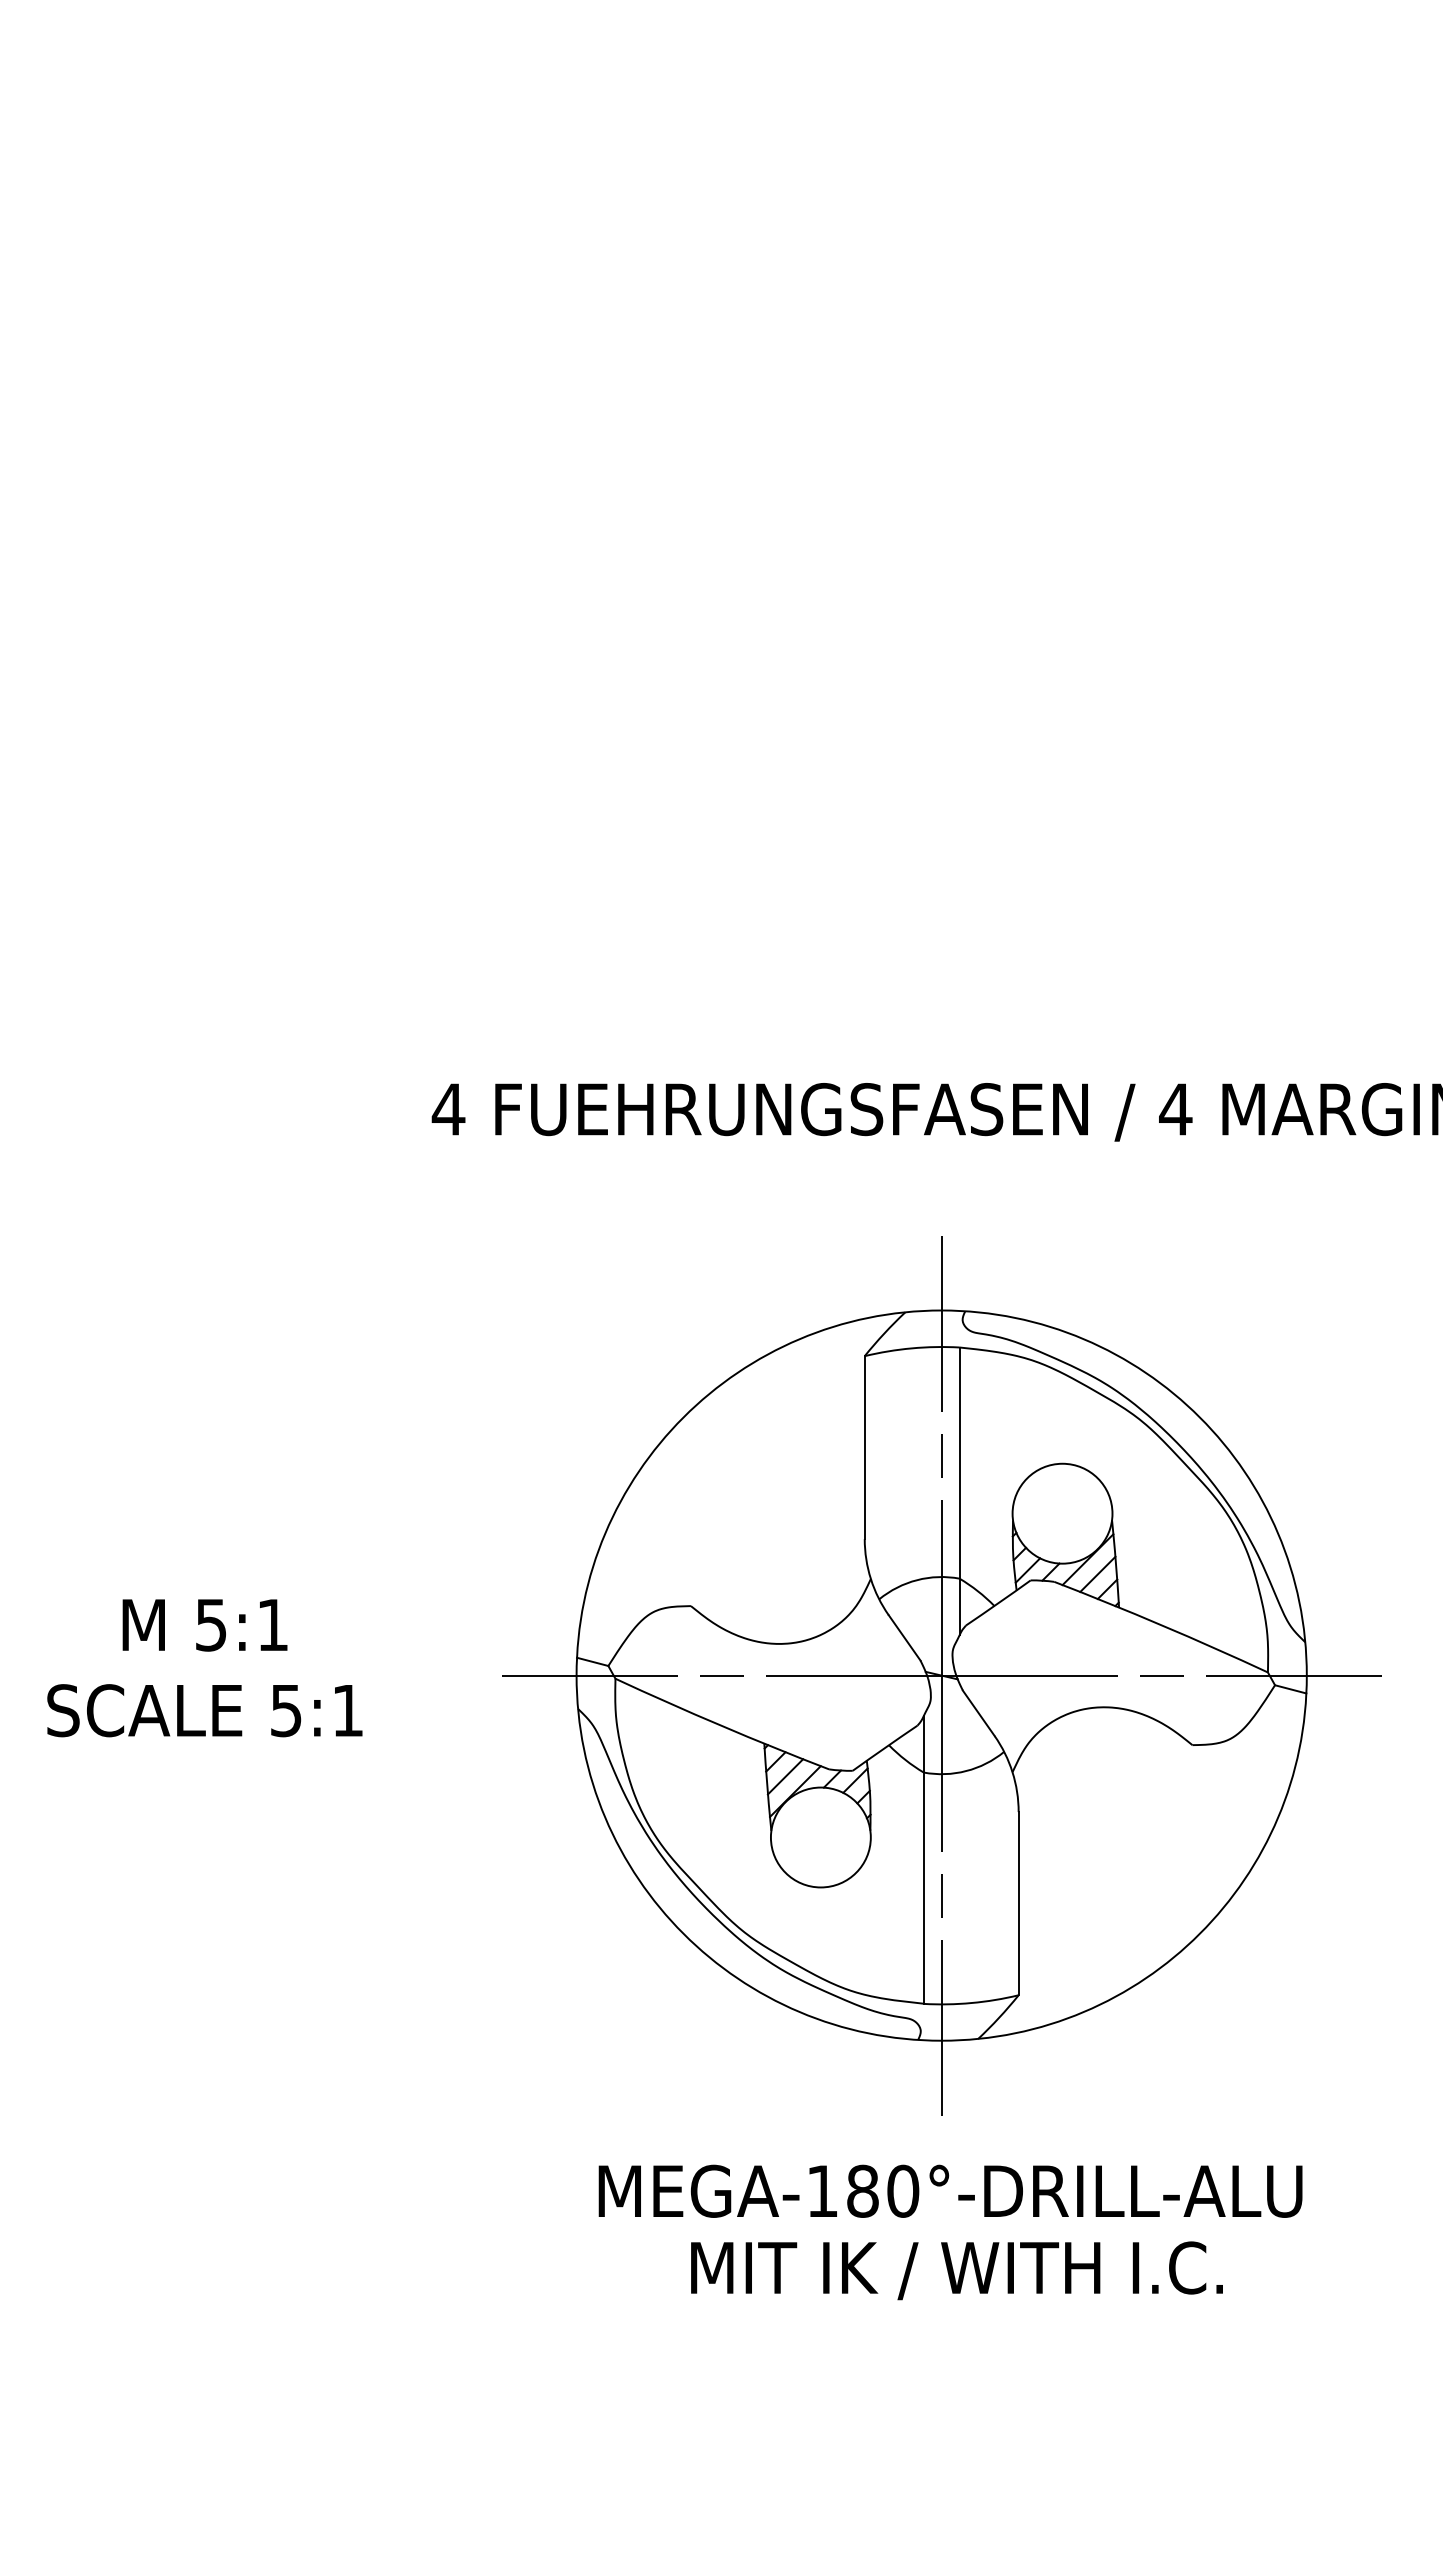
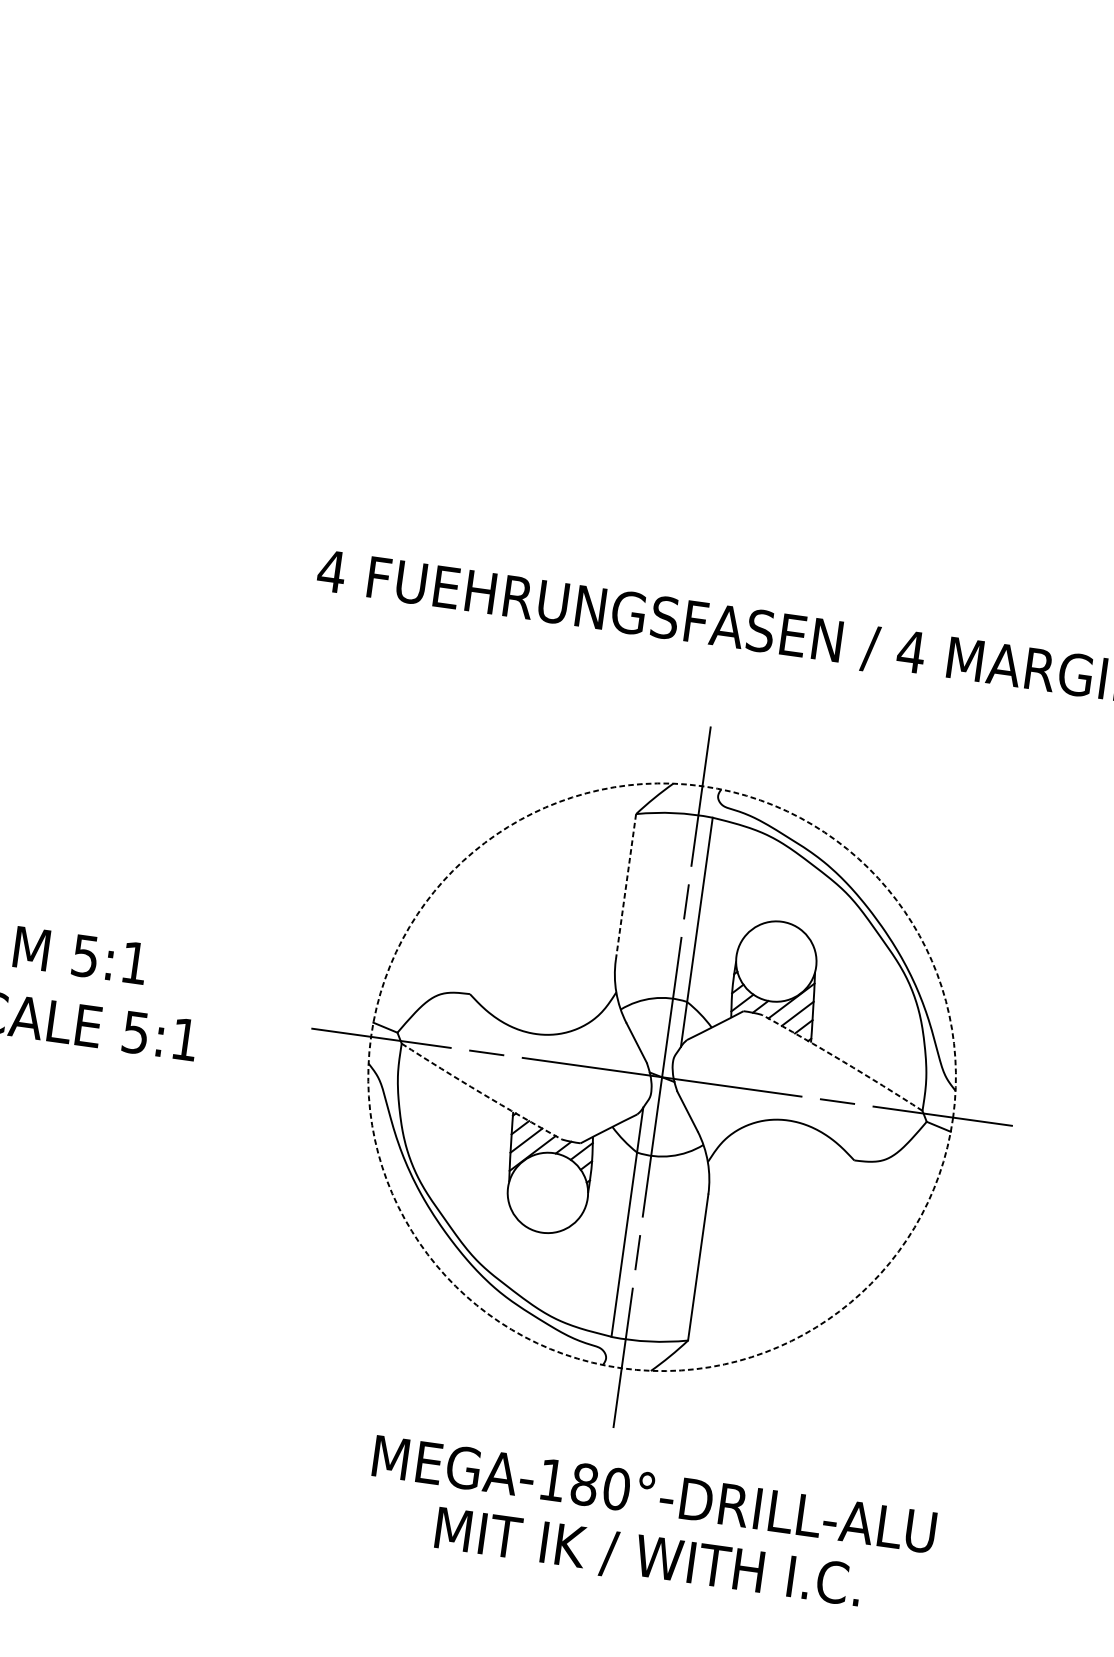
line: (864, 1447) -> (625, 886), solid -> dashed
arc: (1161, 1625) -> (842, 1061), solid -> dashed
circle: (941, 1675) -> (661, 1077), solid -> dashed
arc: (721, 1725) -> (481, 1092), solid -> dashed
text: (950, 2190) -> (654, 1493), moved
text: (956, 2270) -> (647, 1558), moved

